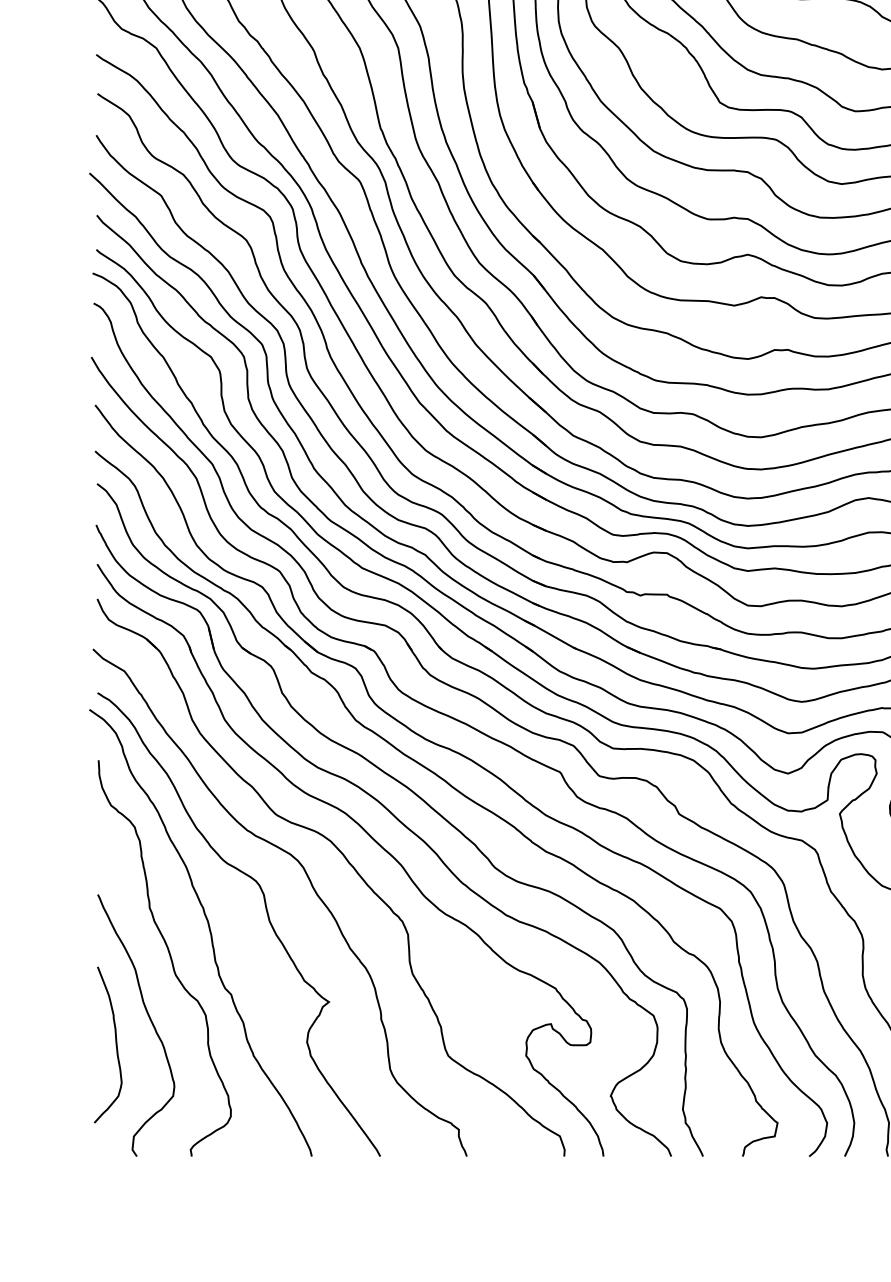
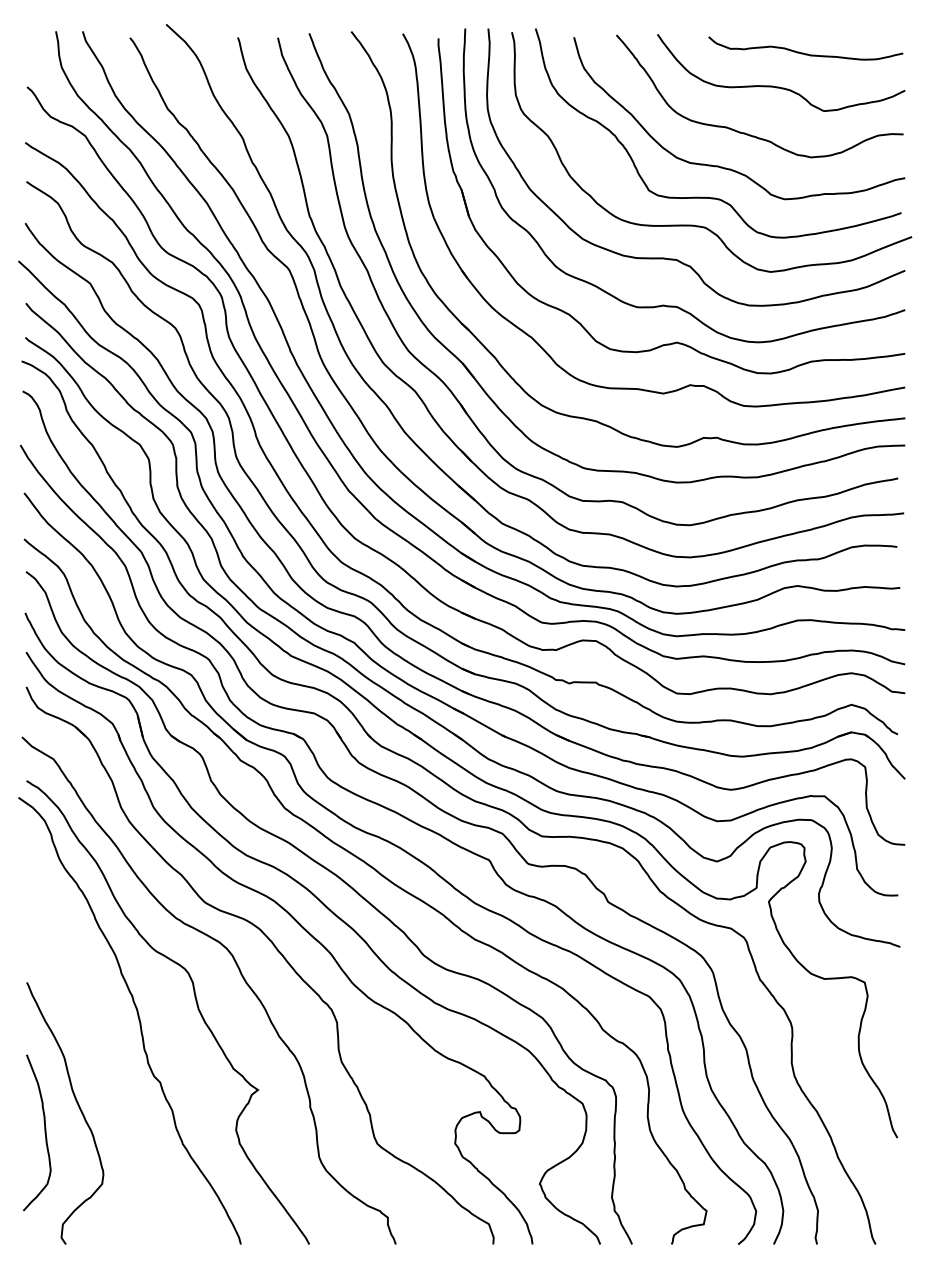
curve: (169, 956) -> (98, 1044), removed

